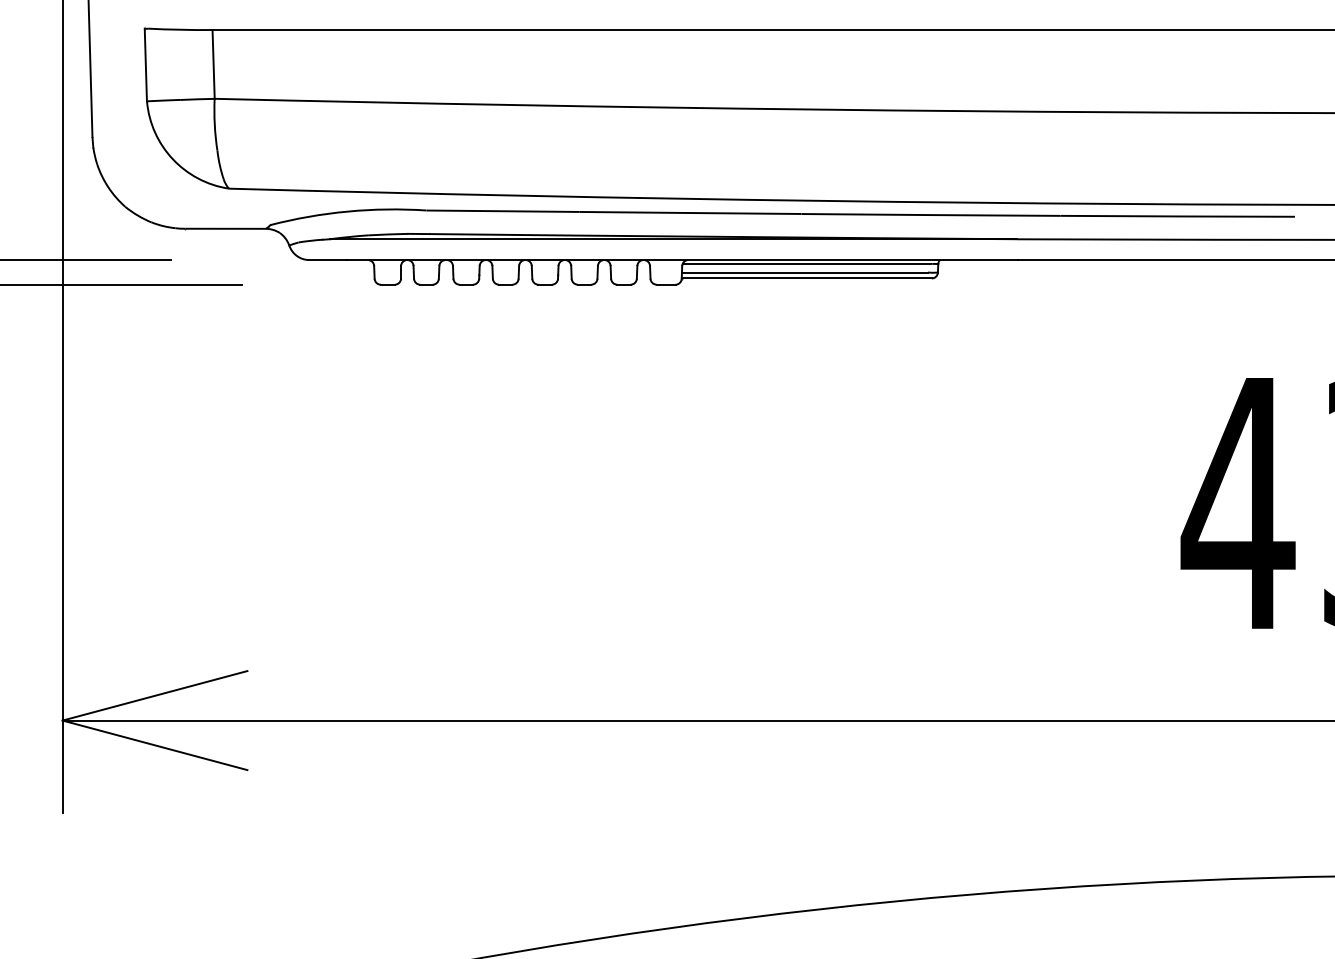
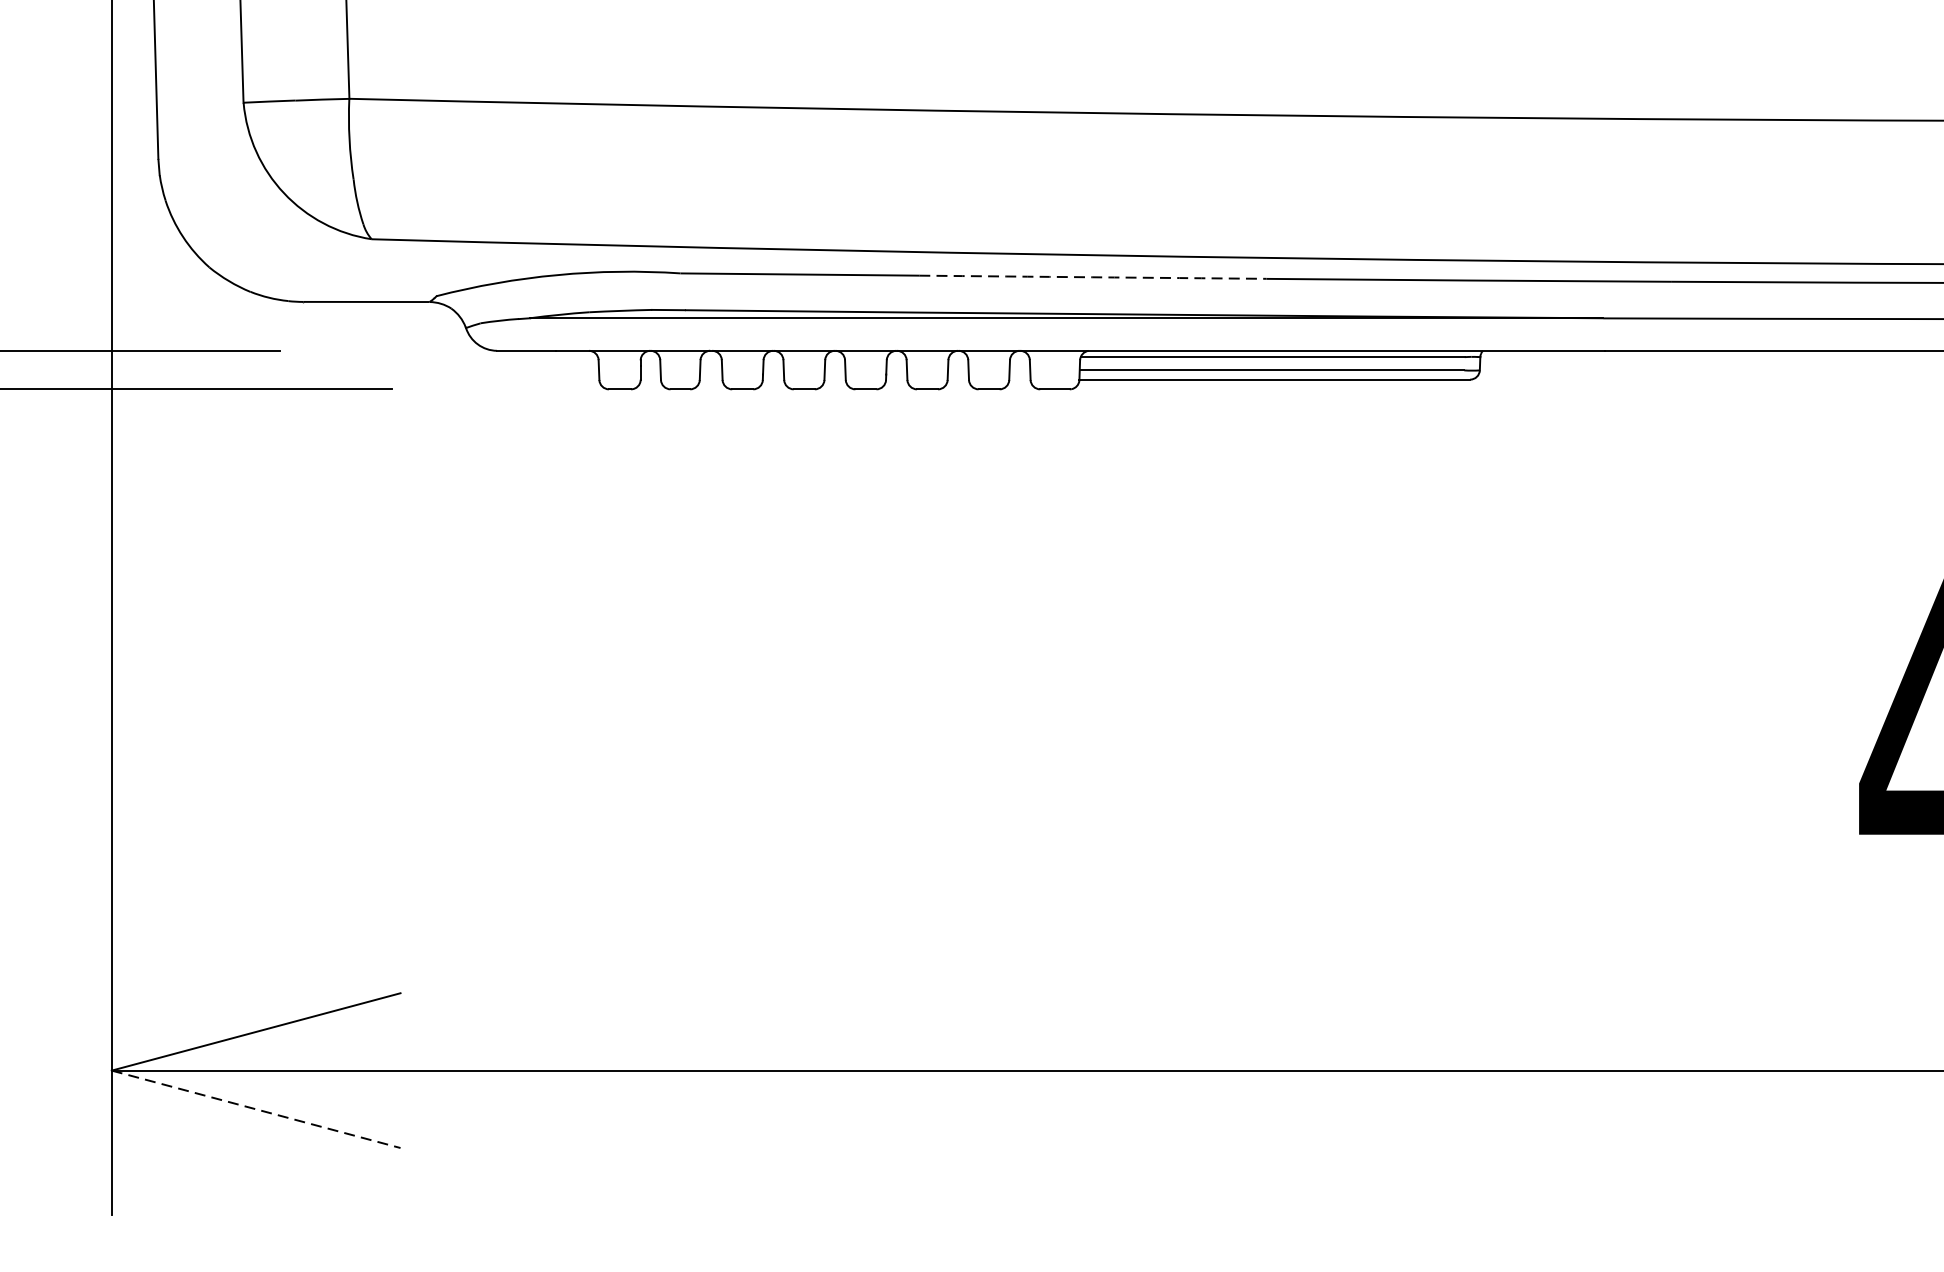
arc: (690, 213) -> (1093, 278), solid -> dashed
line: (155, 745) -> (256, 1109), solid -> dashed

